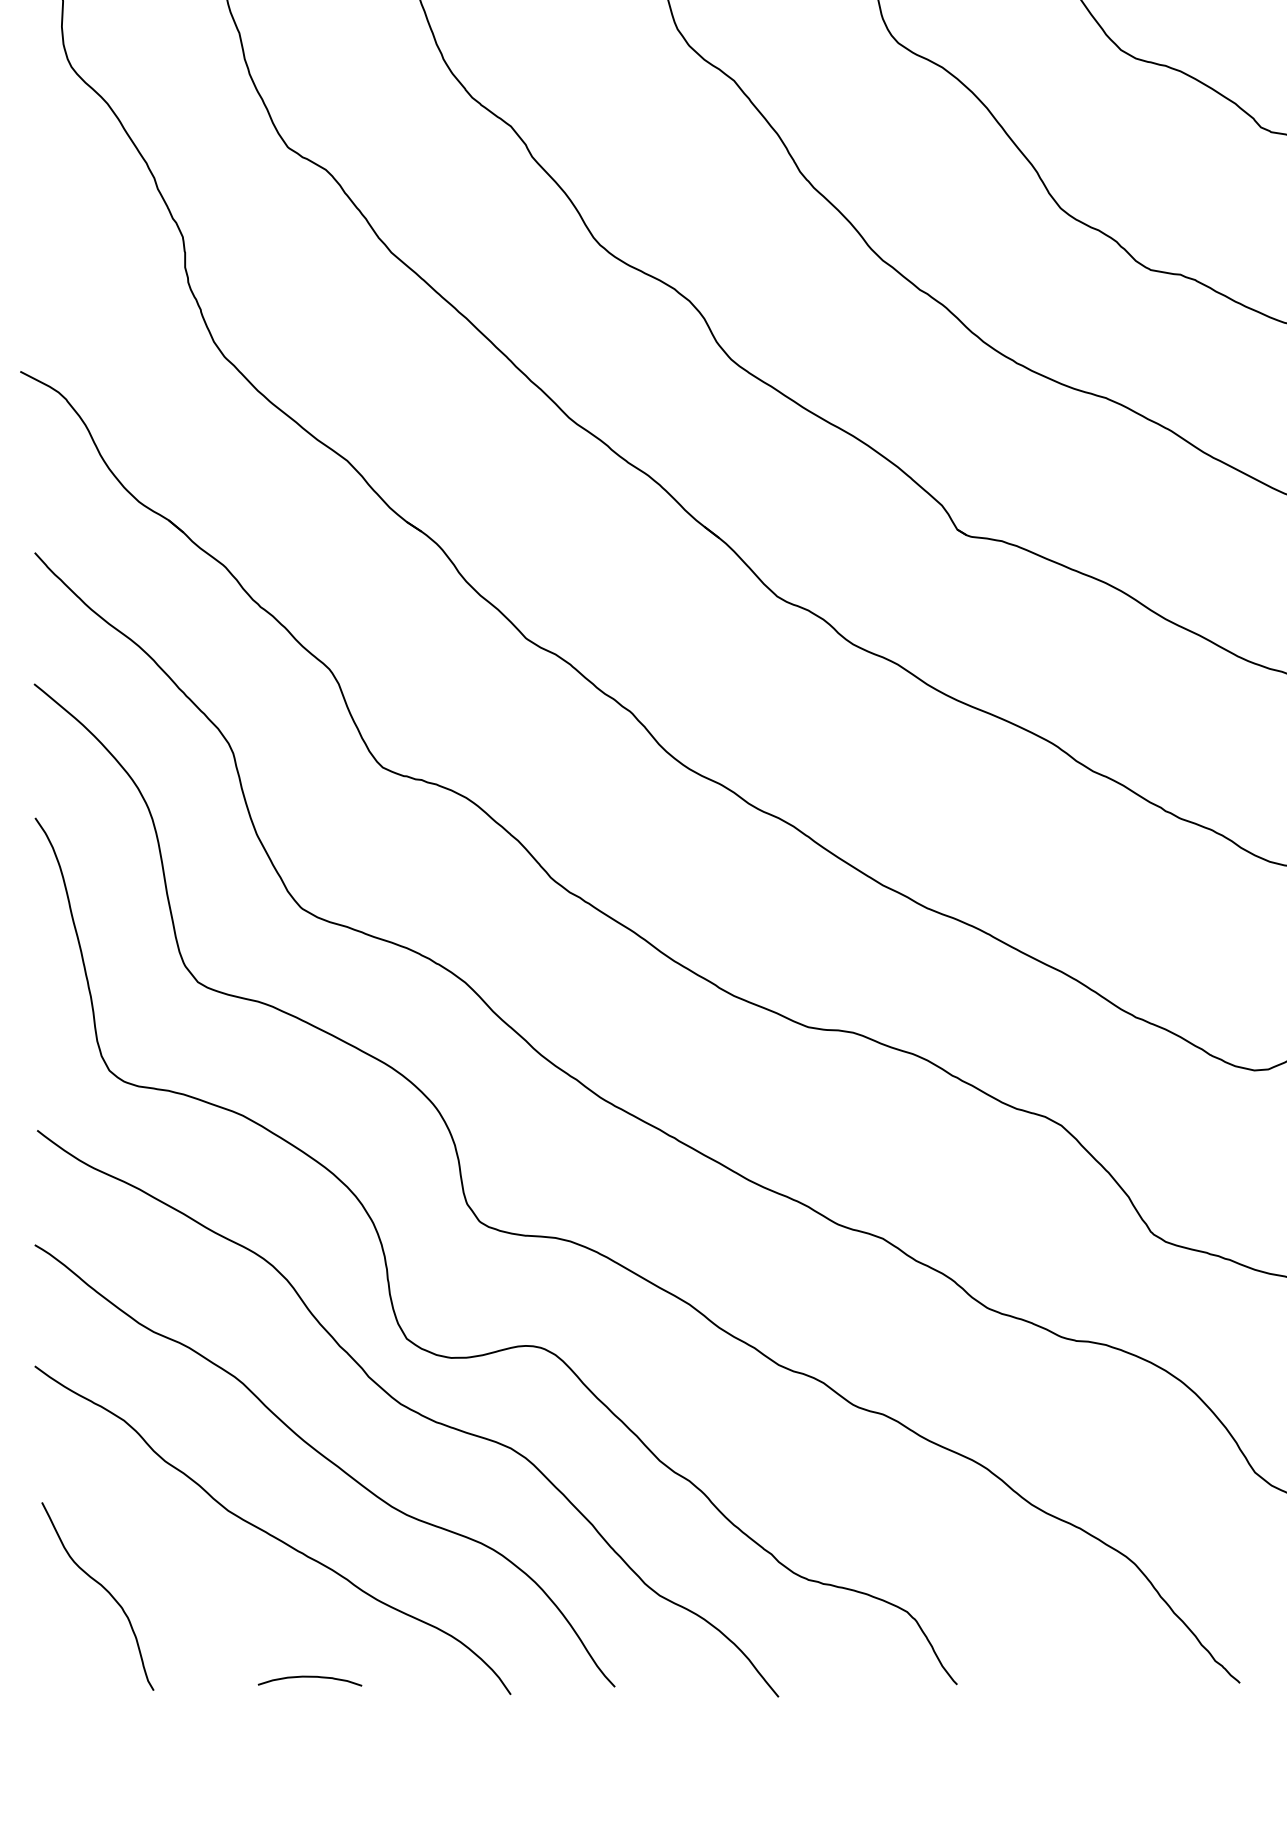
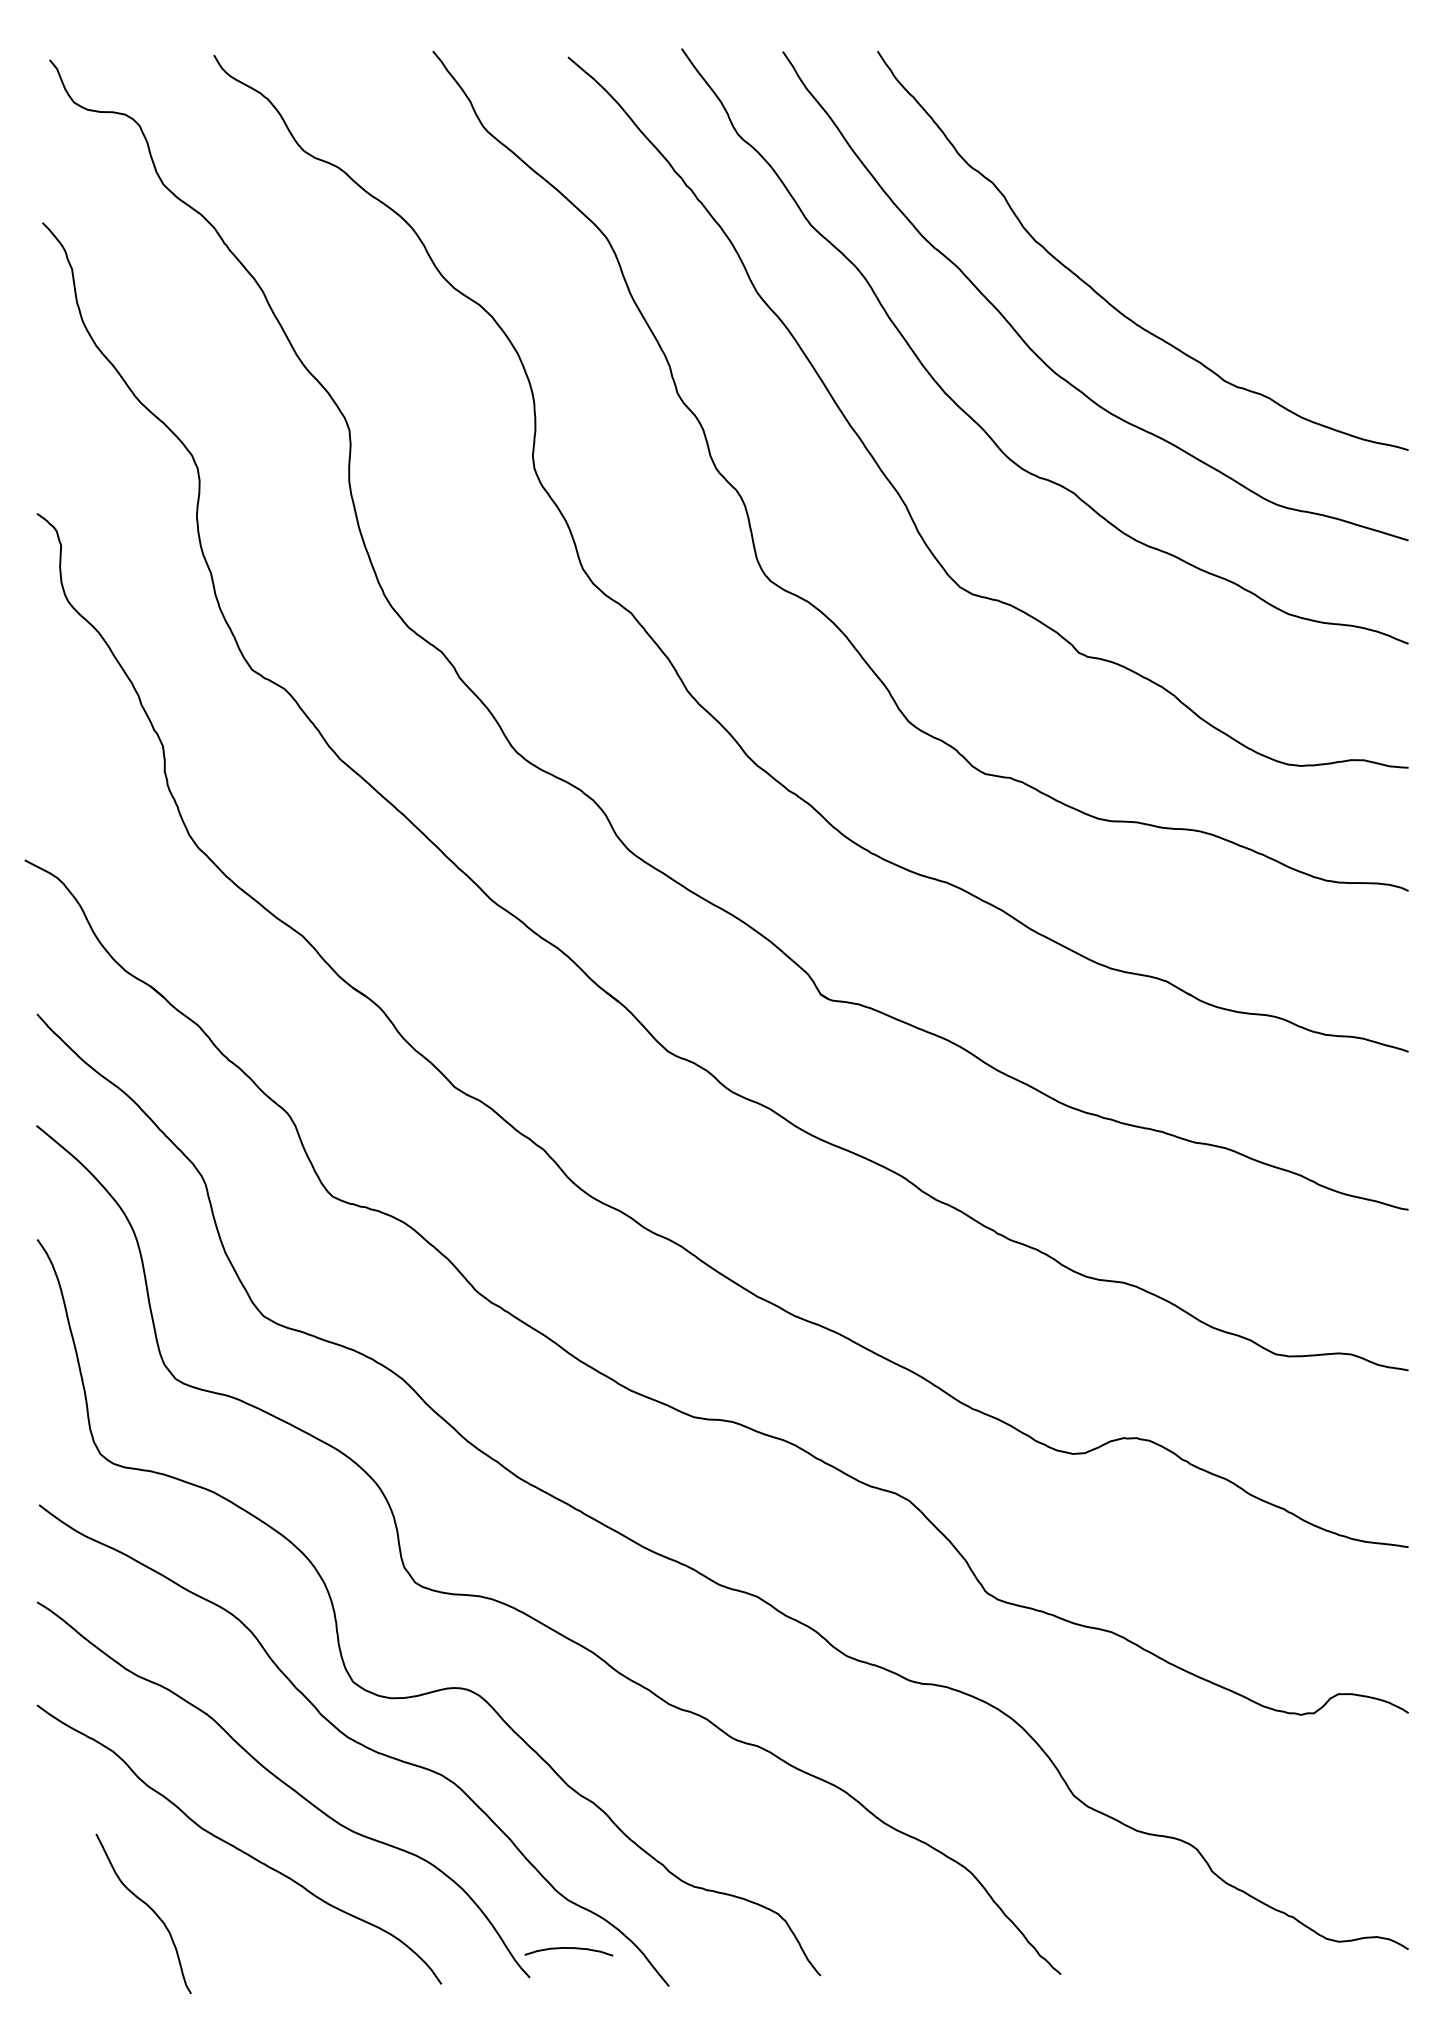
curve: (103, 1588) -> (148, 1907), moved
curve: (309, 1677) -> (568, 1948), moved

